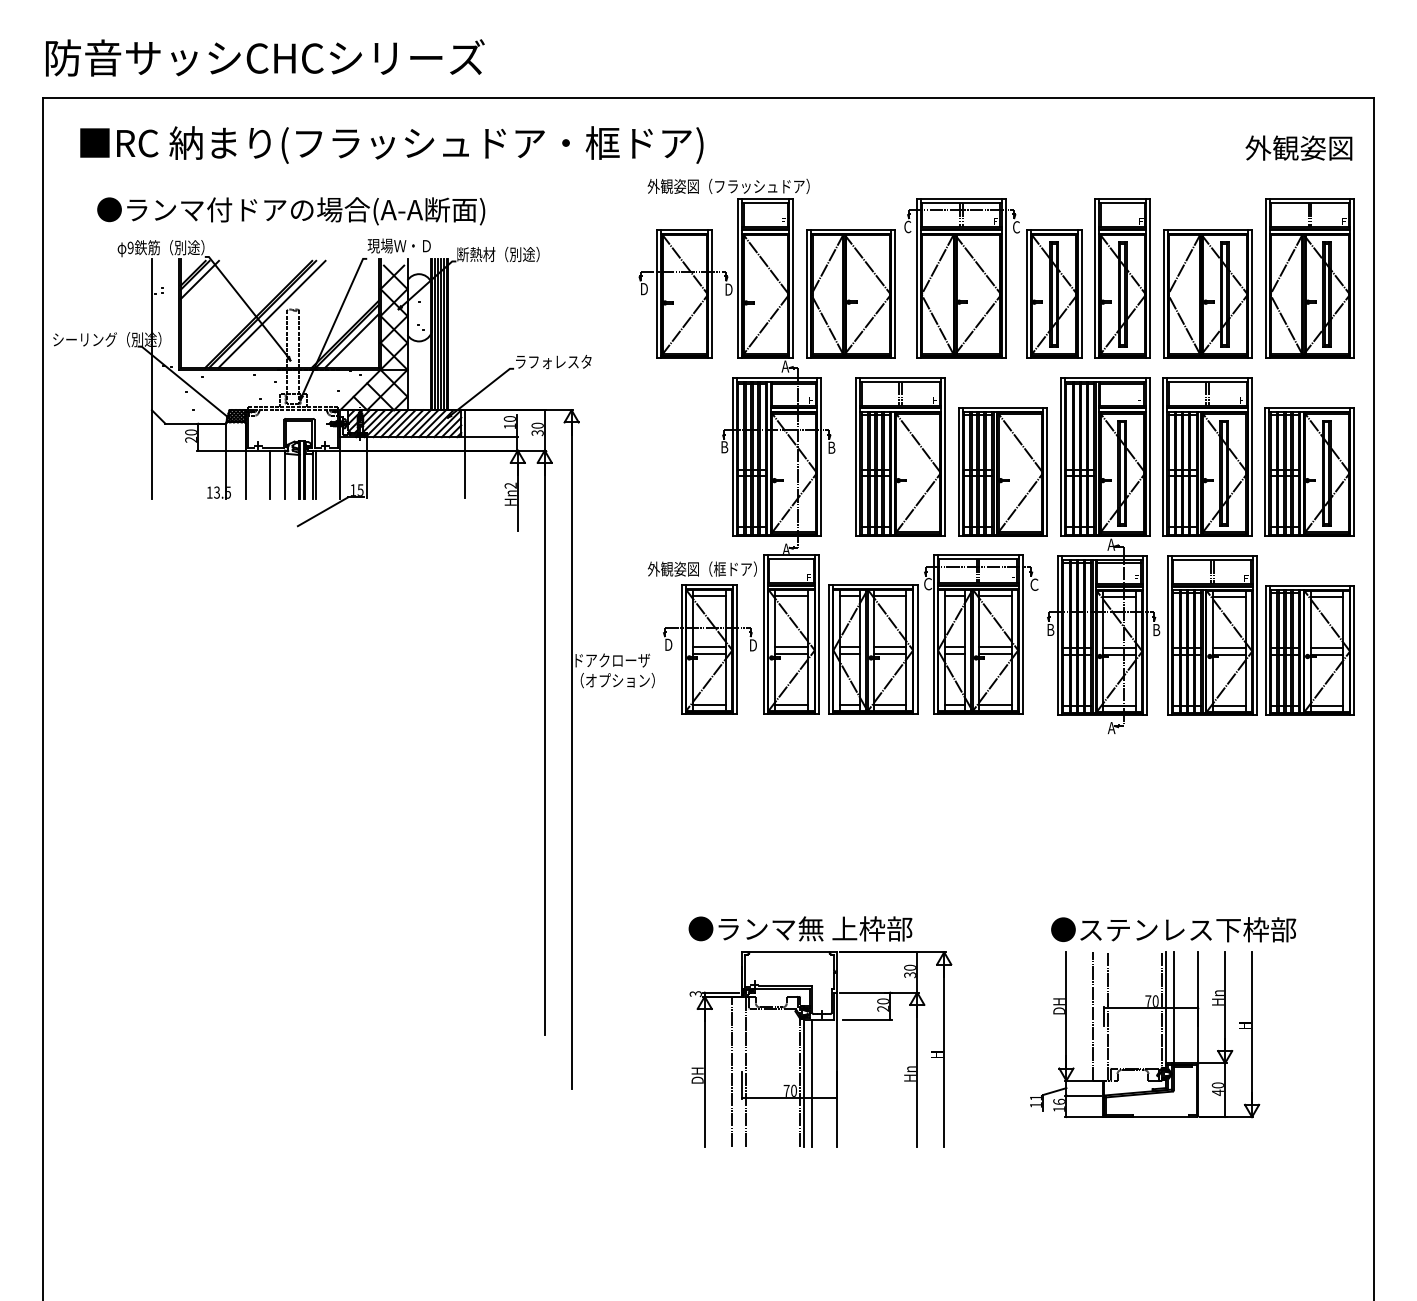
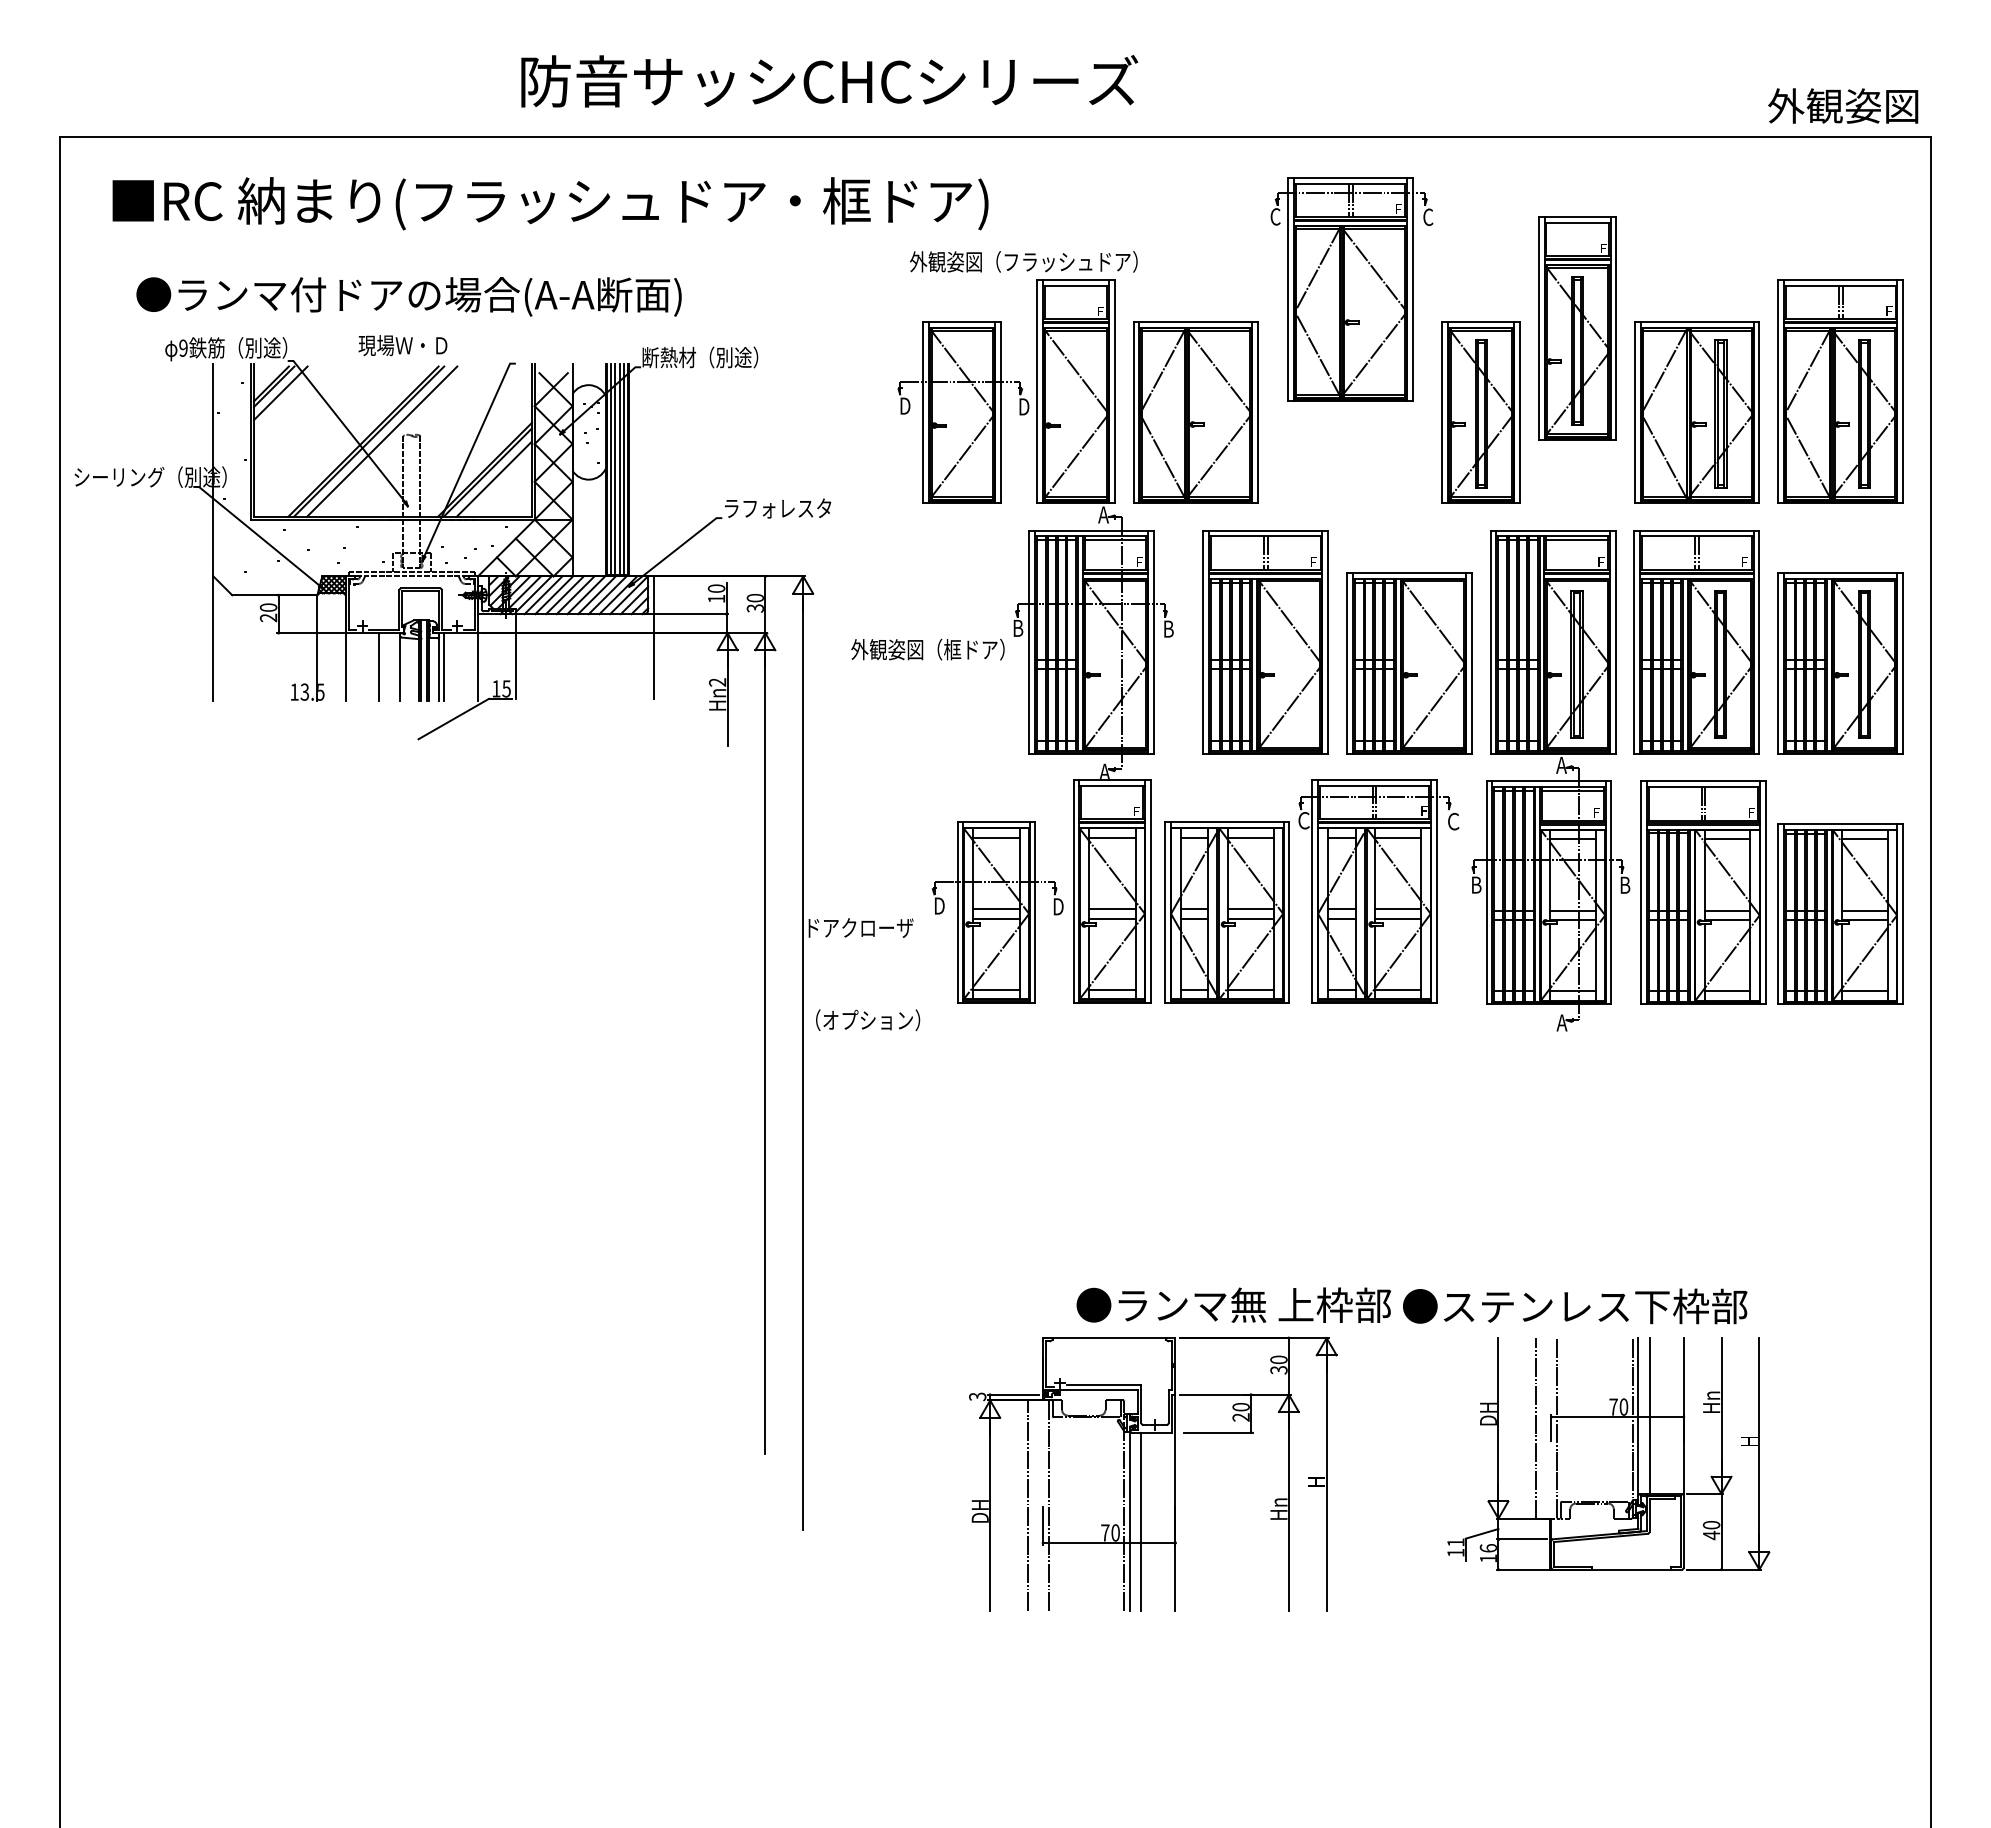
text: (265, 58) -> (829, 81), moved
text: (1299, 147) -> (1843, 105), moved
text: (398, 245) -> (402, 345), moved
part: (961, 278) -> (1351, 289), moved
part: (1122, 278) -> (1577, 328), moved
text: (702, 569) -> (927, 649), moved
text: (618, 680) -> (868, 1019), moved
text: (800, 928) -> (1233, 1304), moved
text: (1173, 929) -> (1575, 1306), moved

